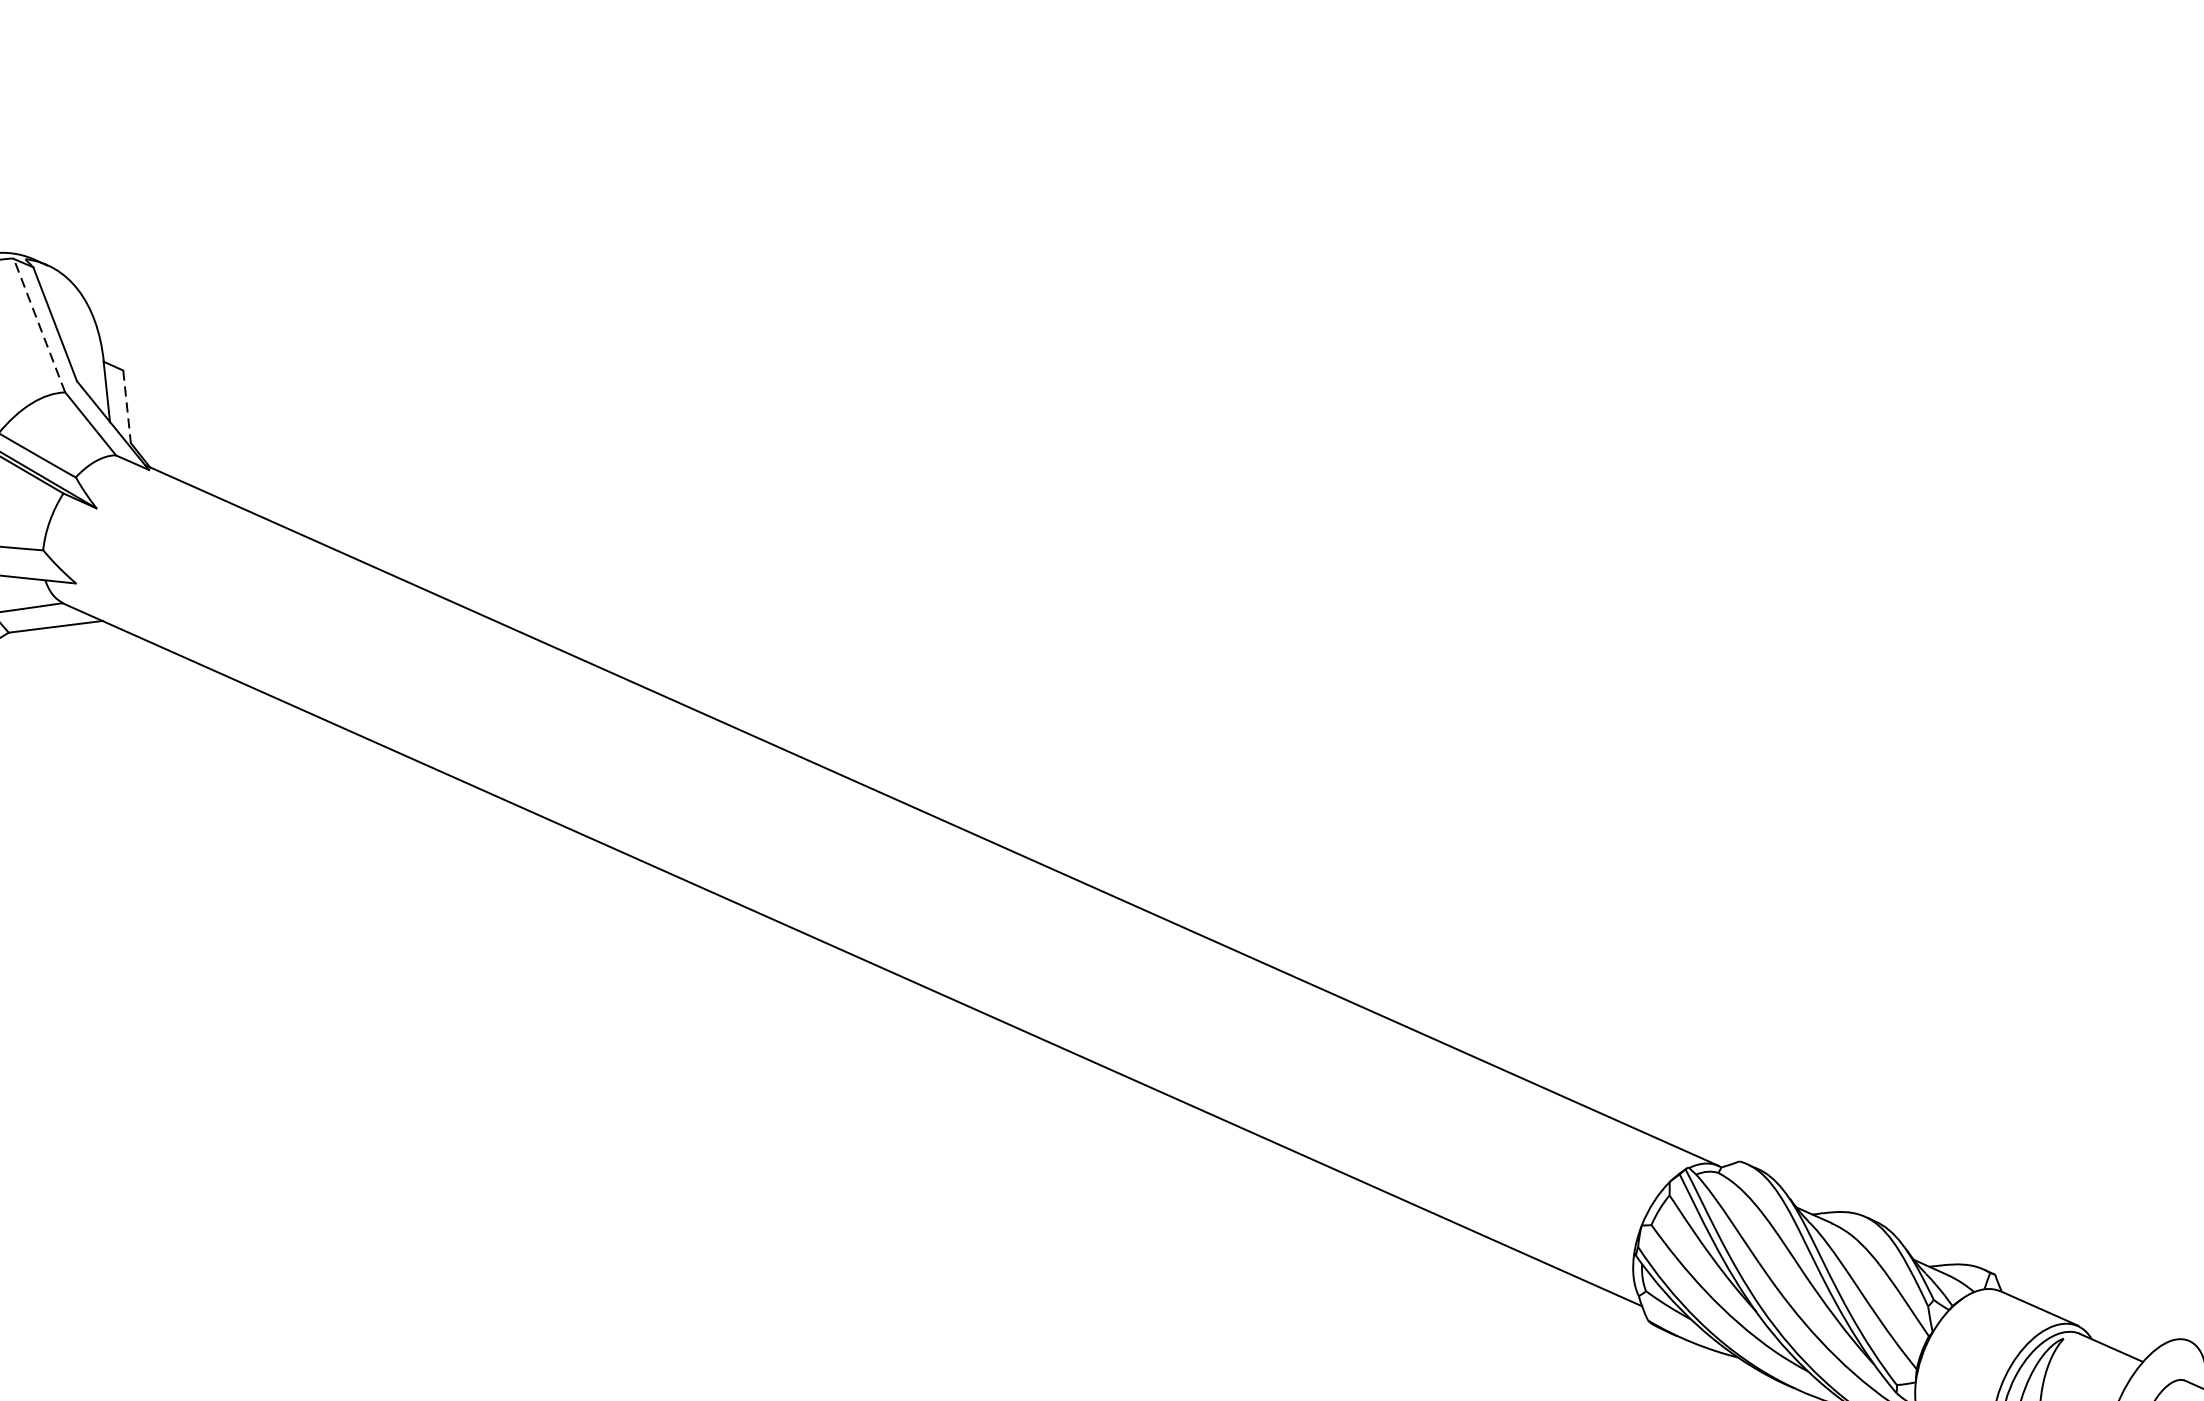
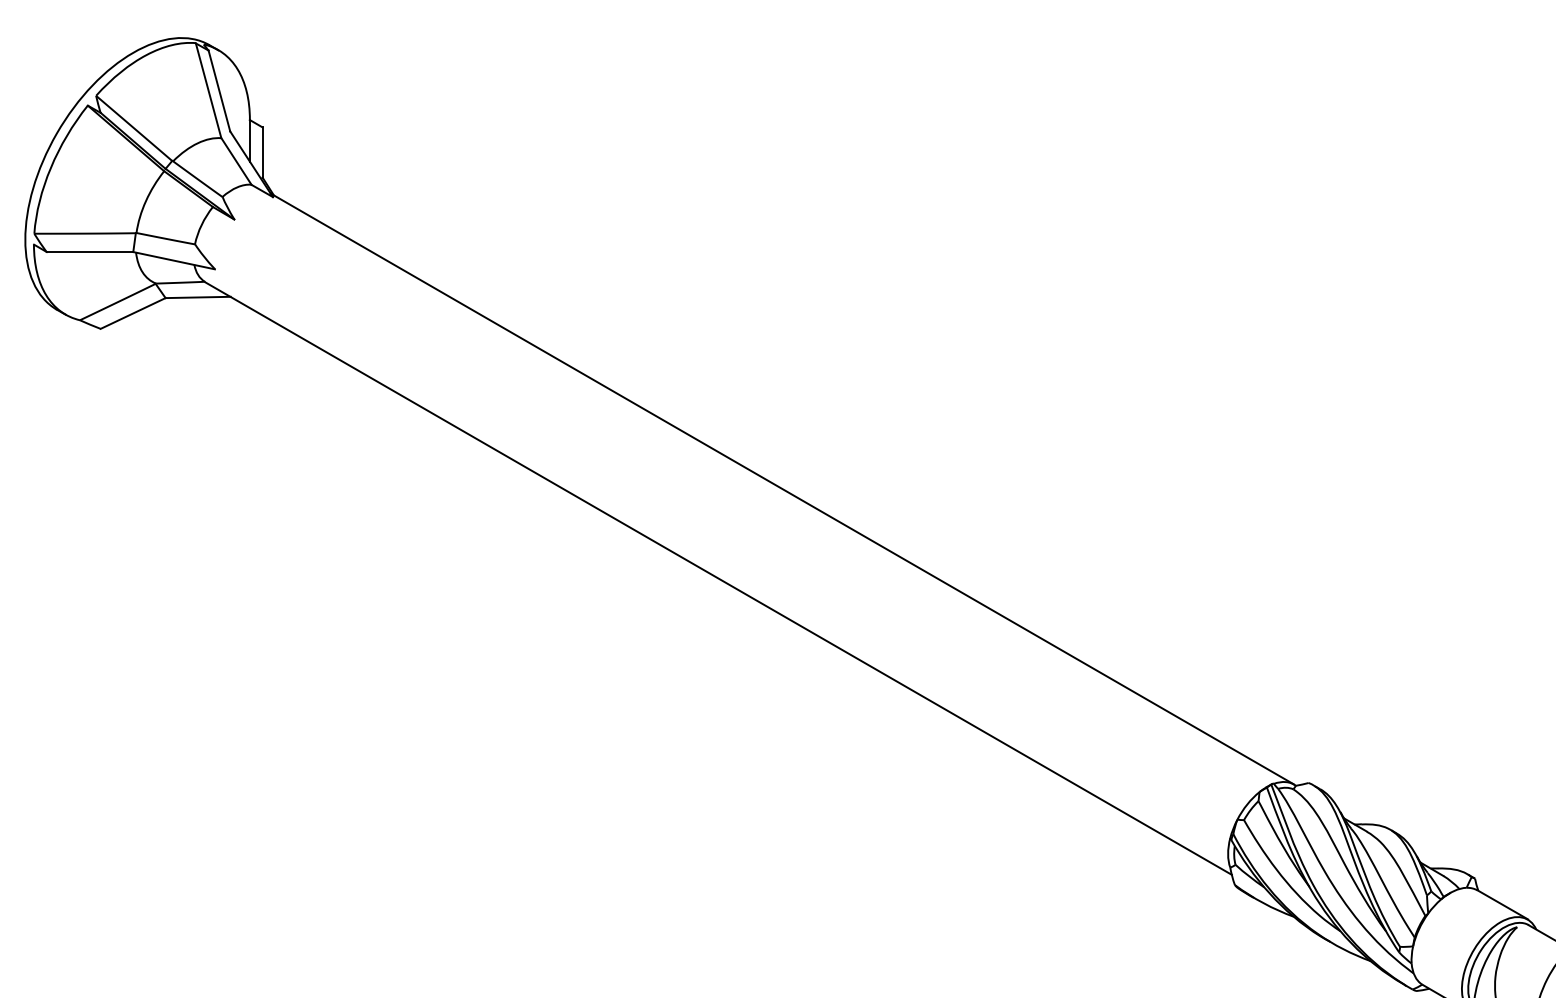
line: (39, 325) -> (208, 90), dashed -> solid
line: (127, 406) -> (262, 152), dashed -> solid

